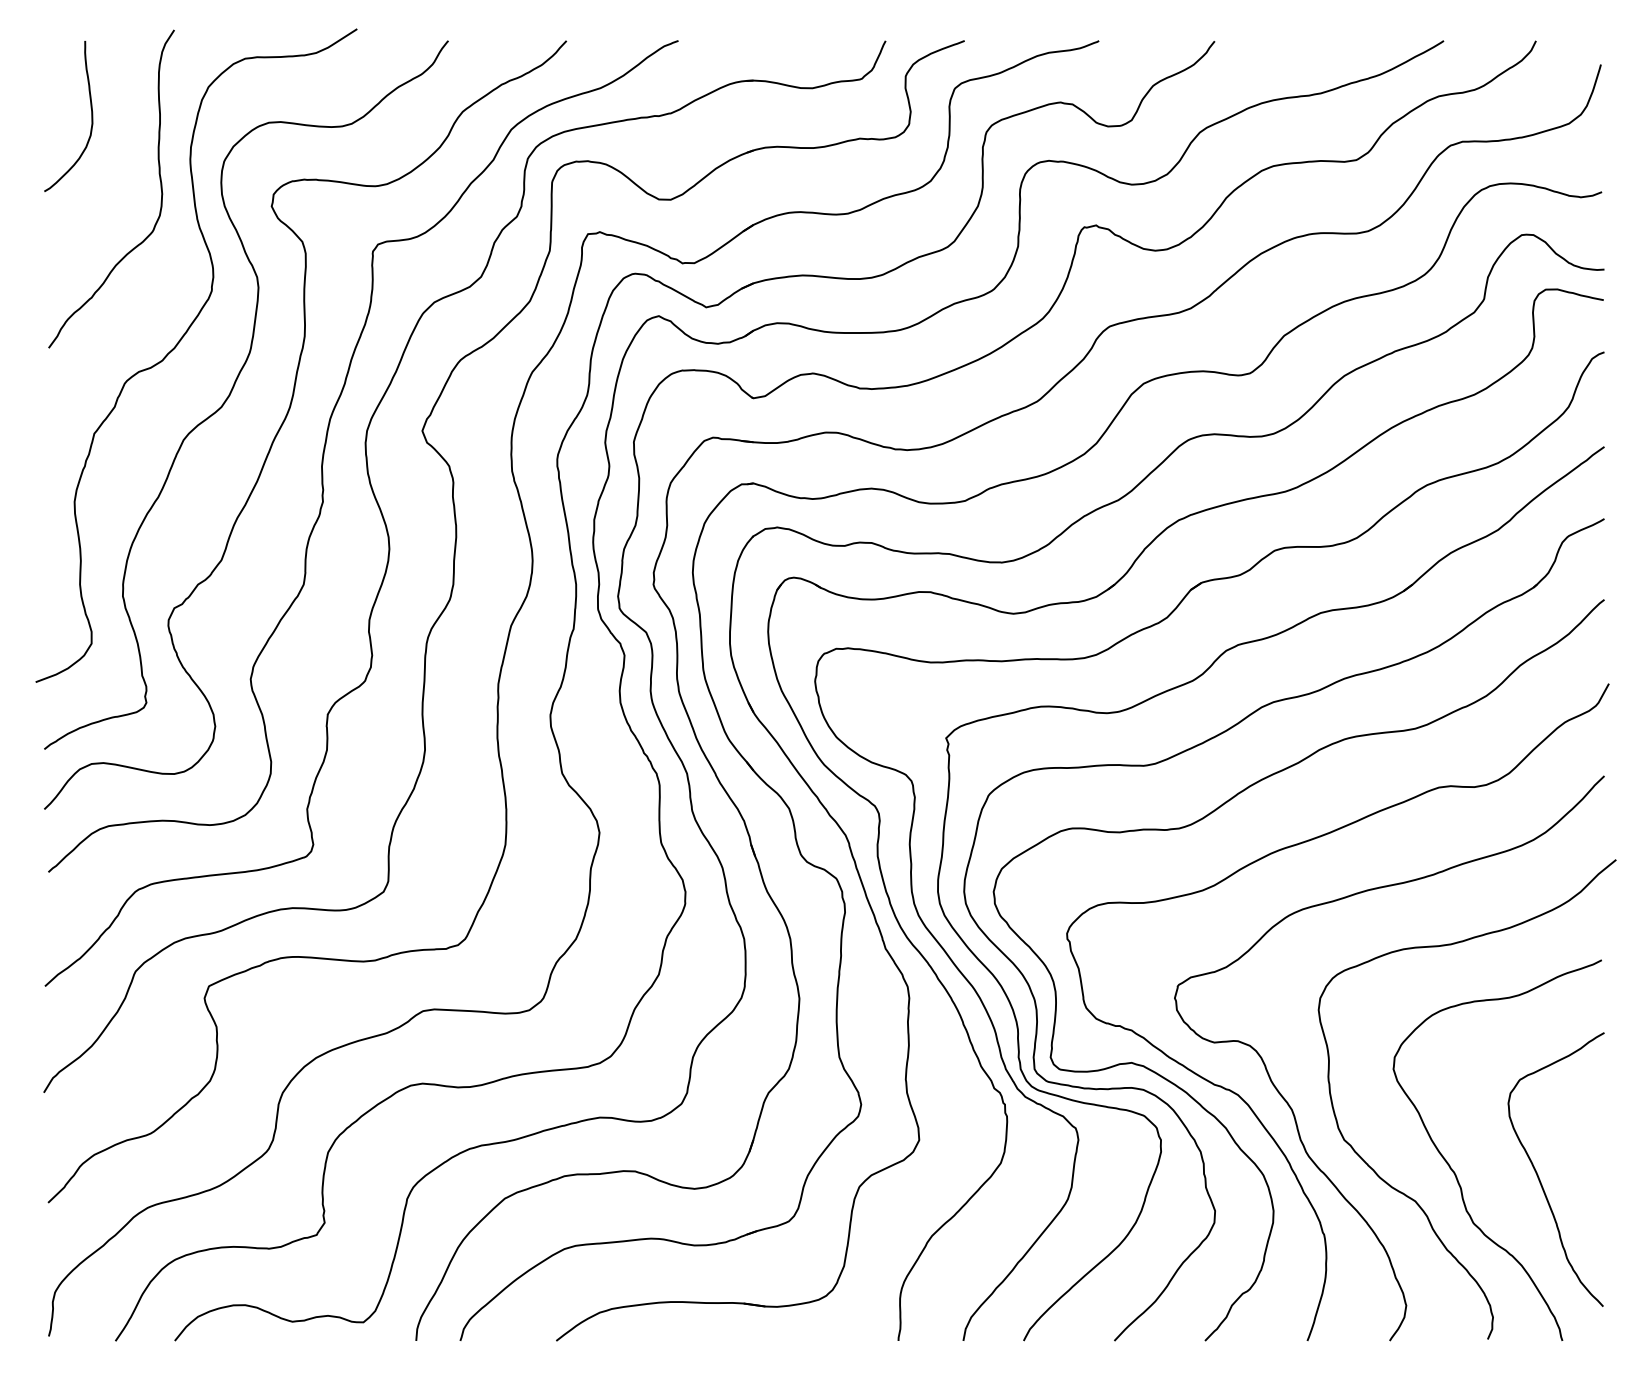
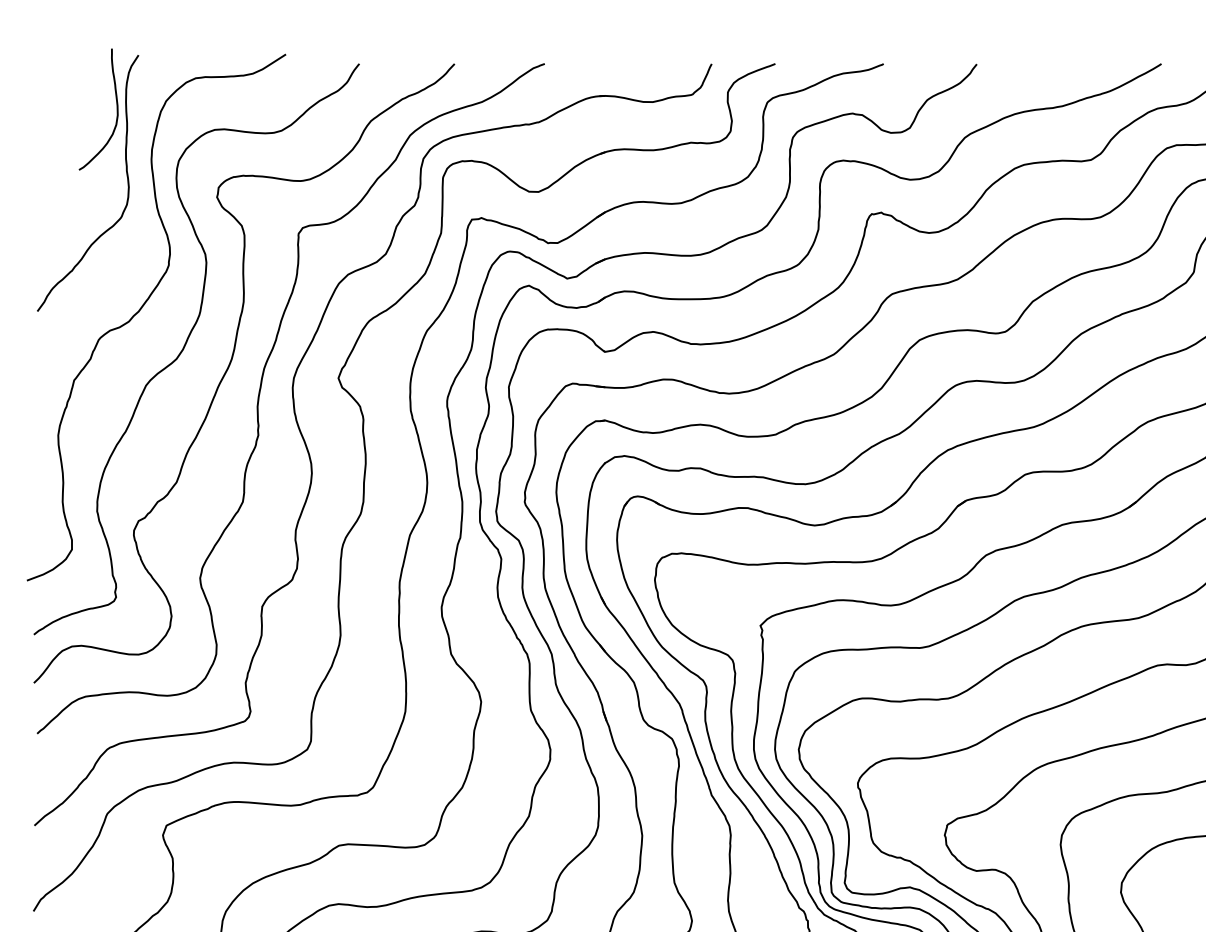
curve: (91, 115) -> (117, 108), moved

